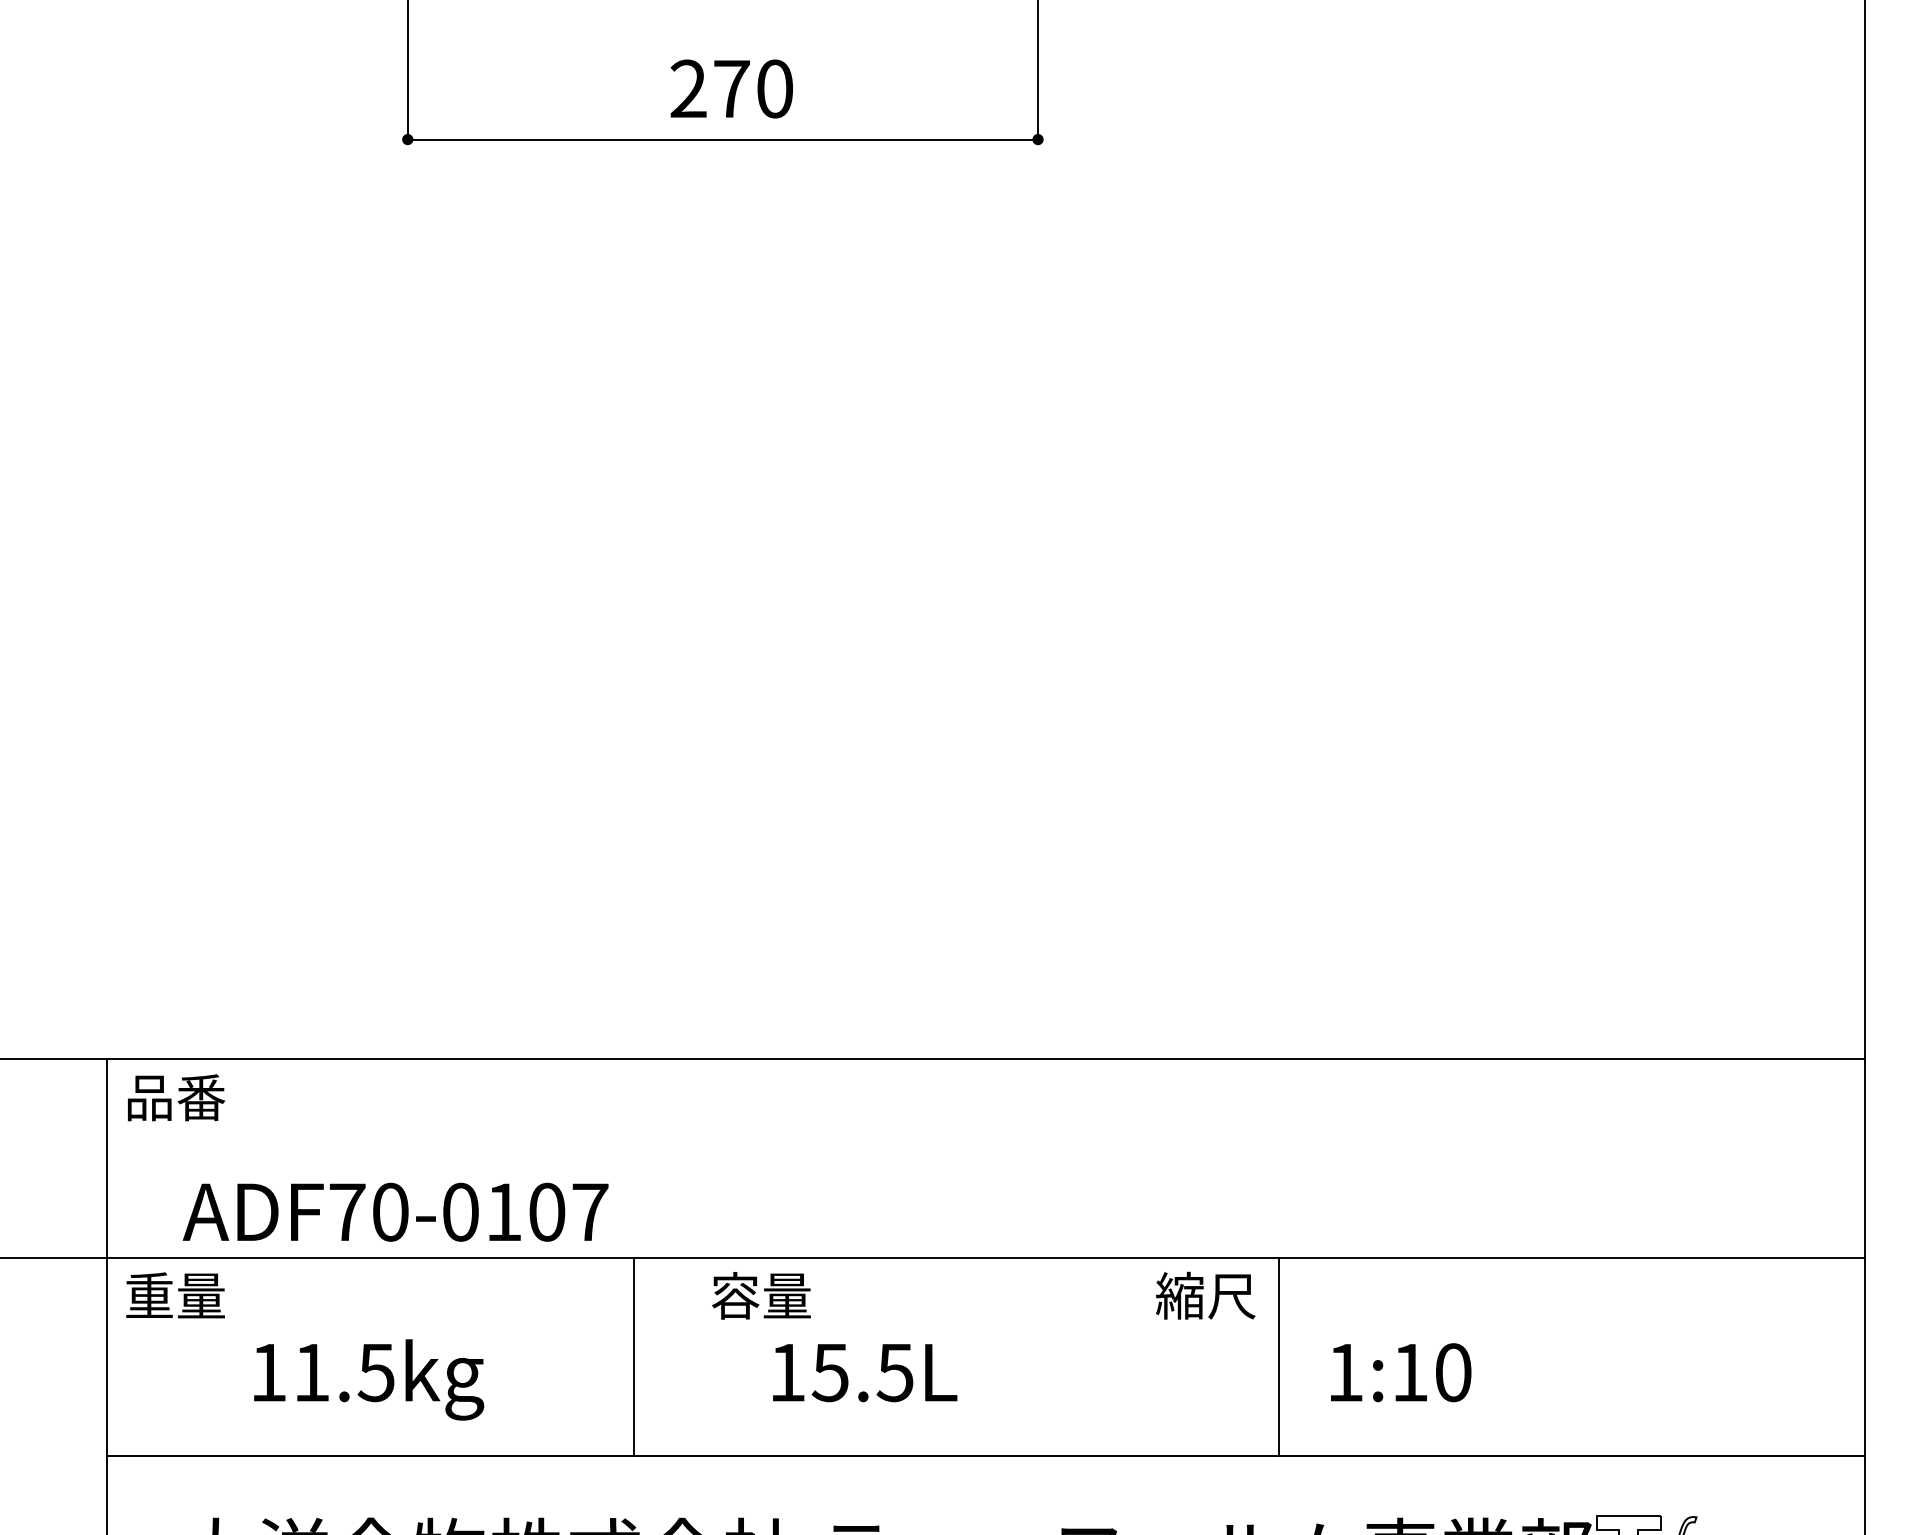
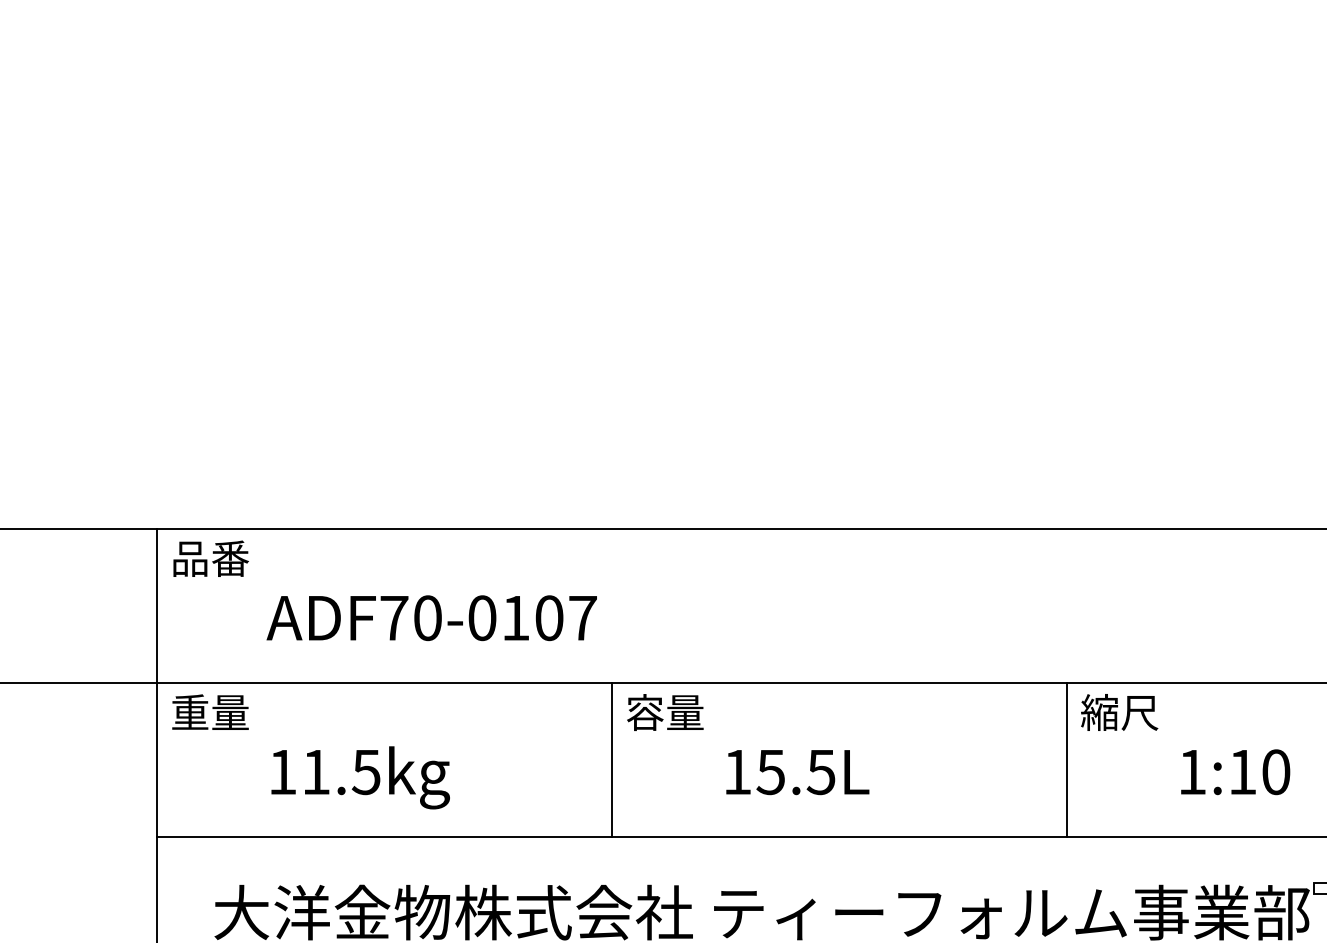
text: (395, 1211) -> (431, 617), moved
text: (1205, 1295) -> (1119, 712), moved
line: (634, 1356) -> (612, 759), moved
text: (1401, 1372) -> (1235, 772), moved
text: (865, 1373) -> (798, 772), moved

